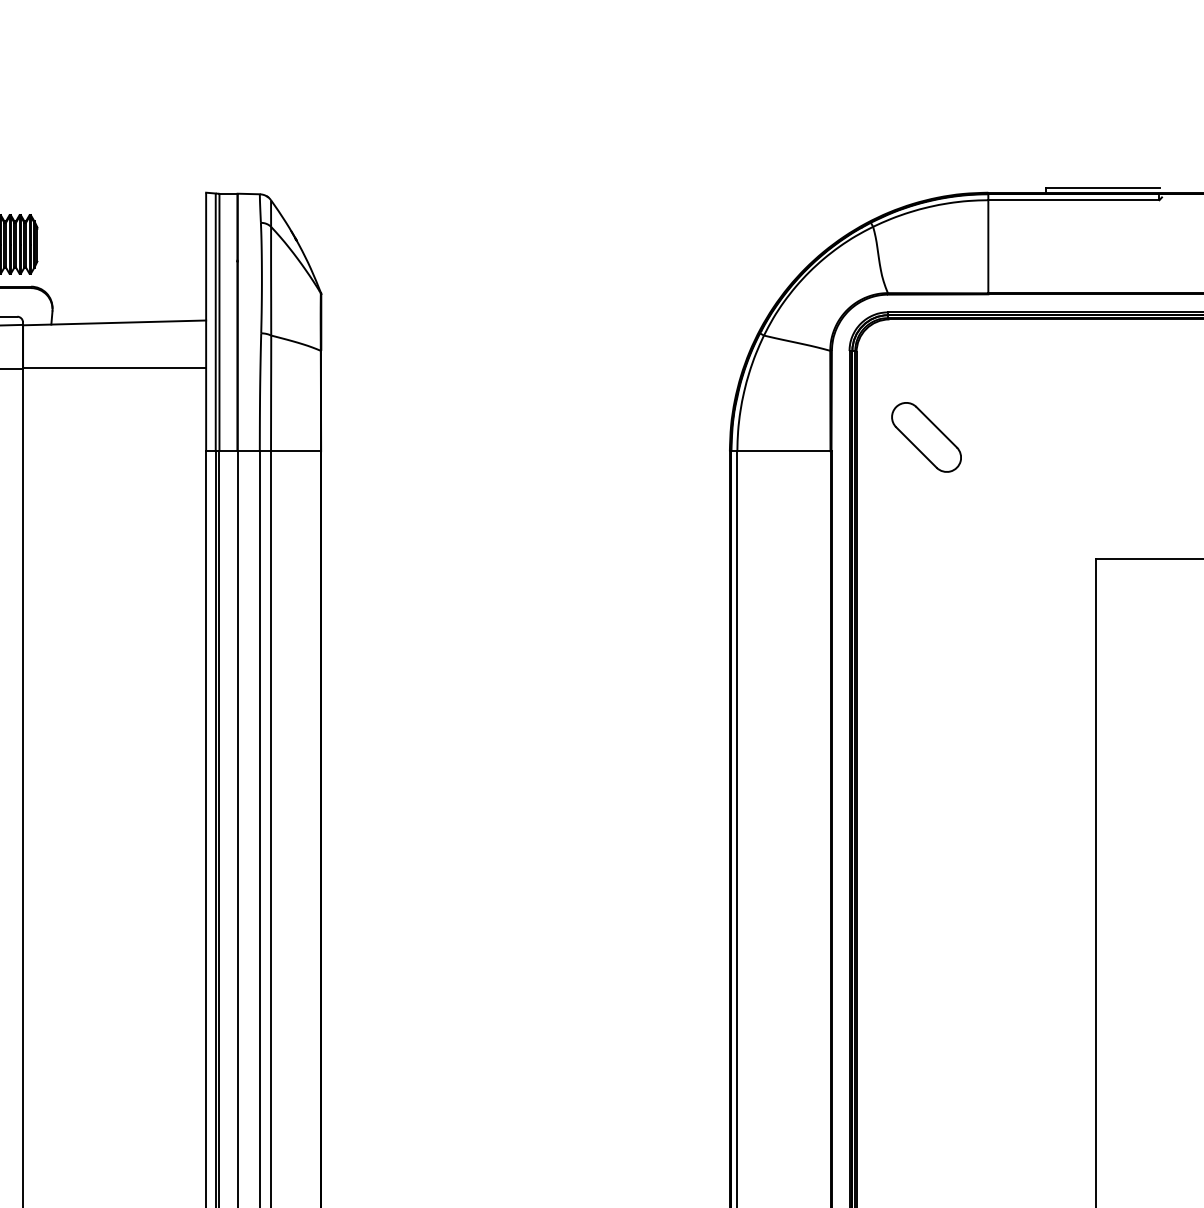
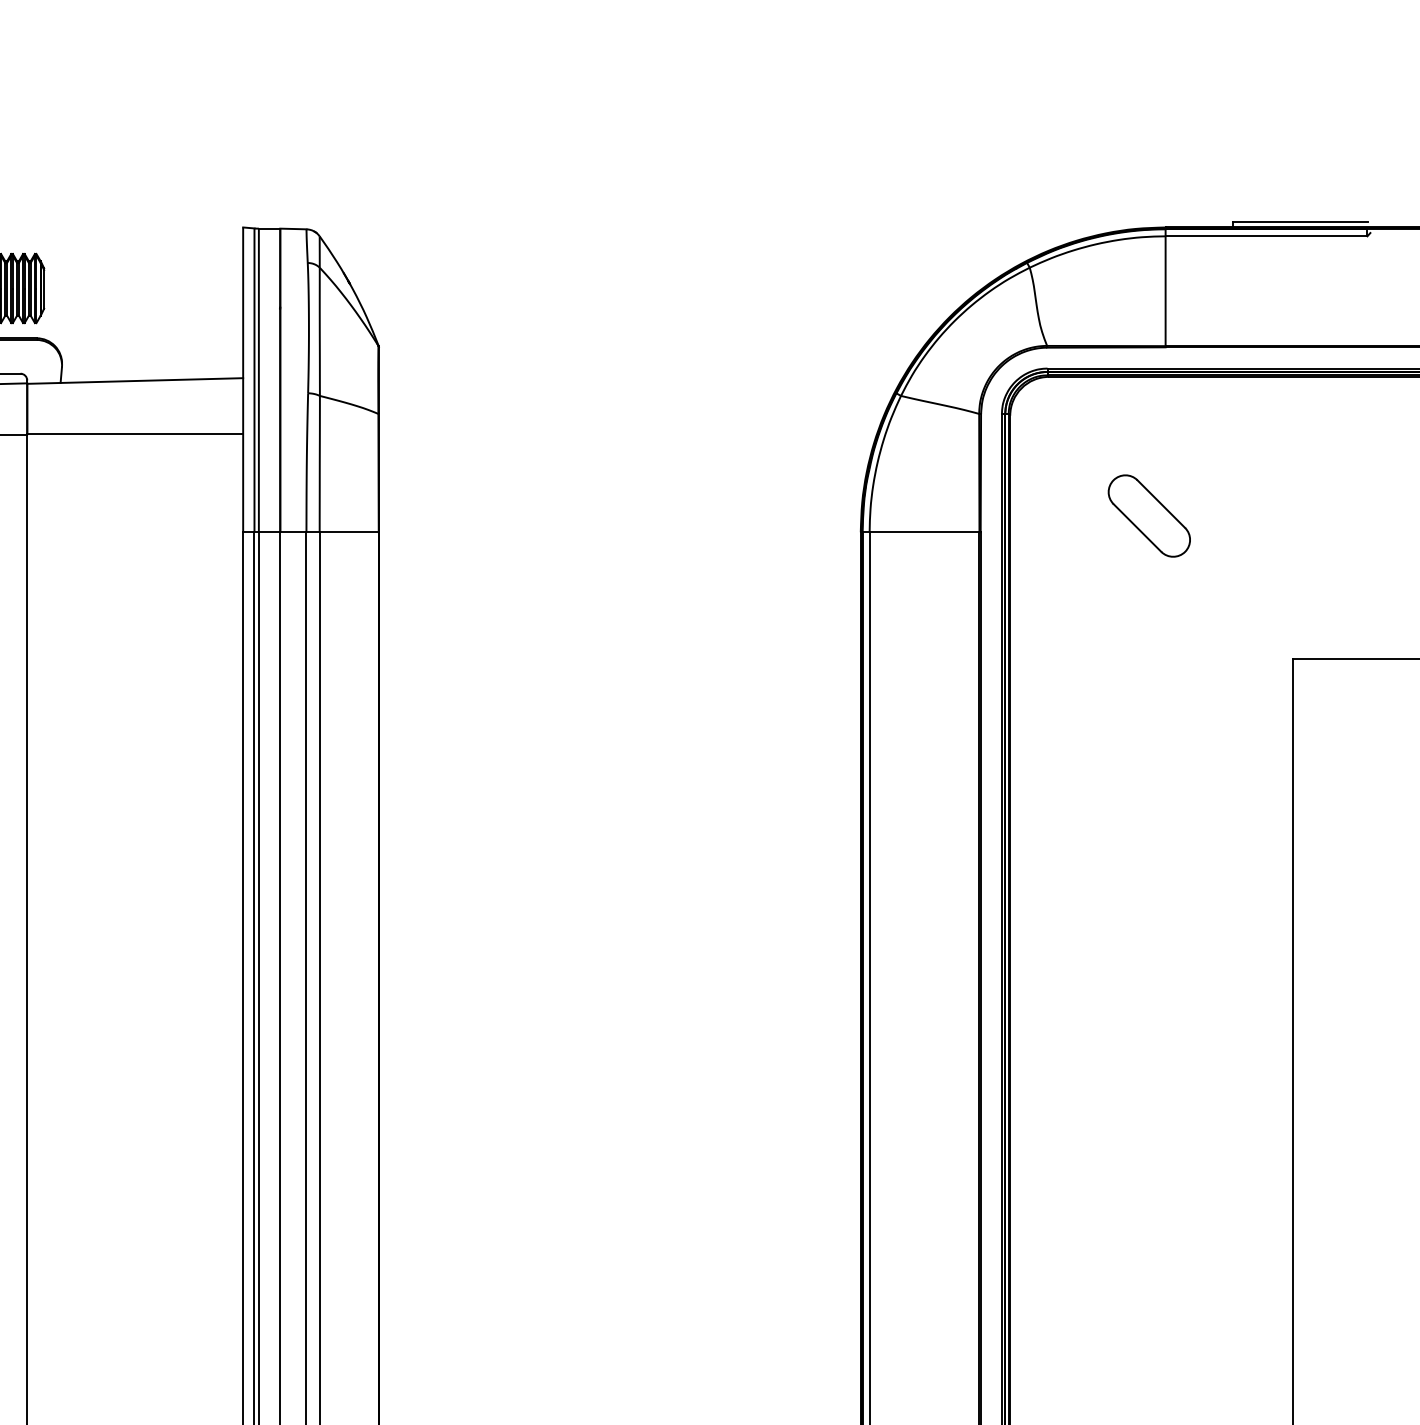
part: (926, 437) -> (1149, 516), moved

